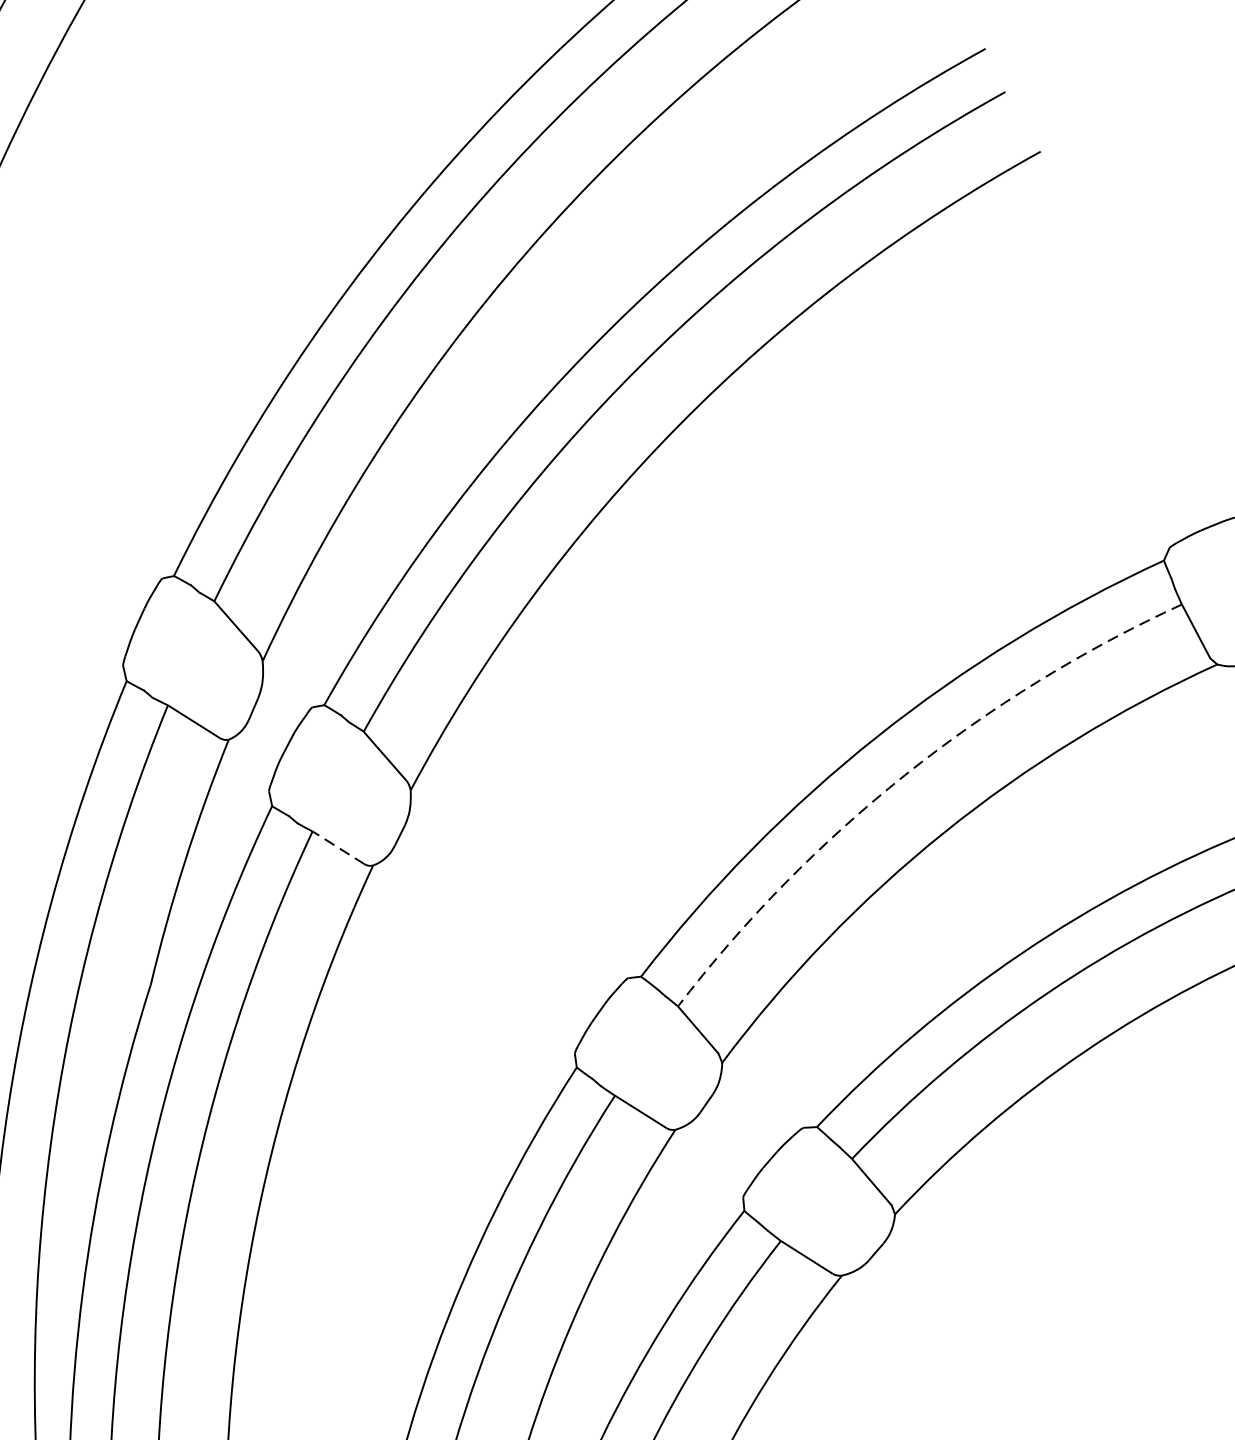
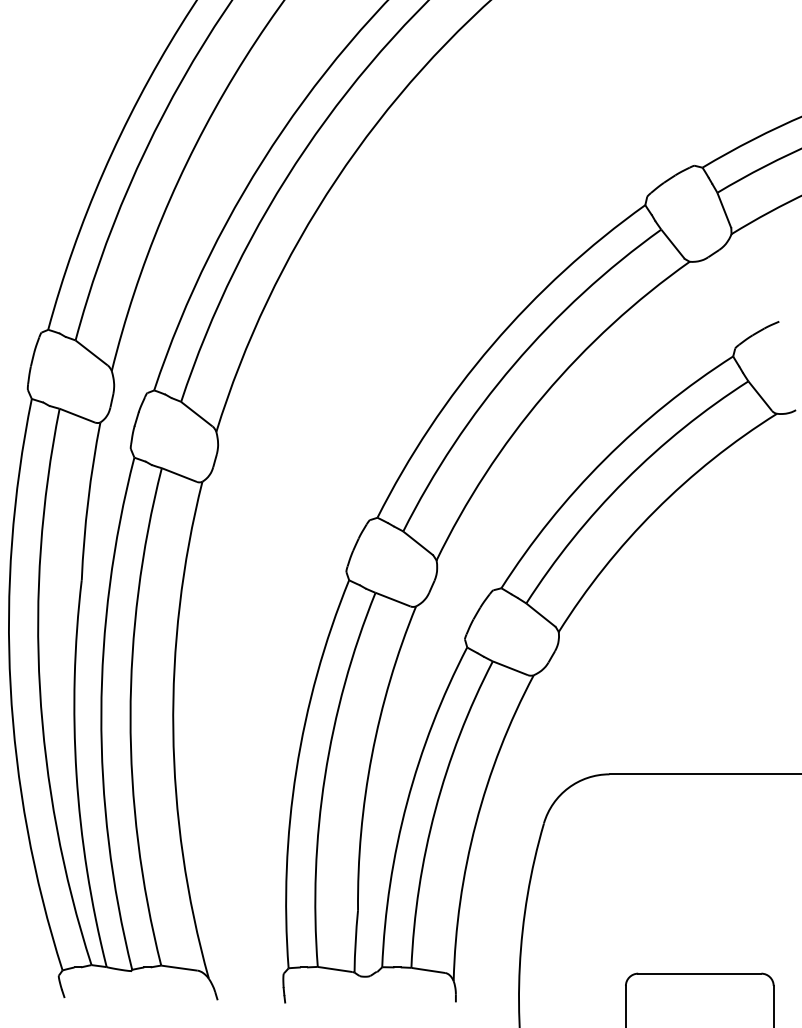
arc: (904, 774) -> (513, 364), dashed -> solid
line: (340, 848) -> (180, 475), dashed -> solid

